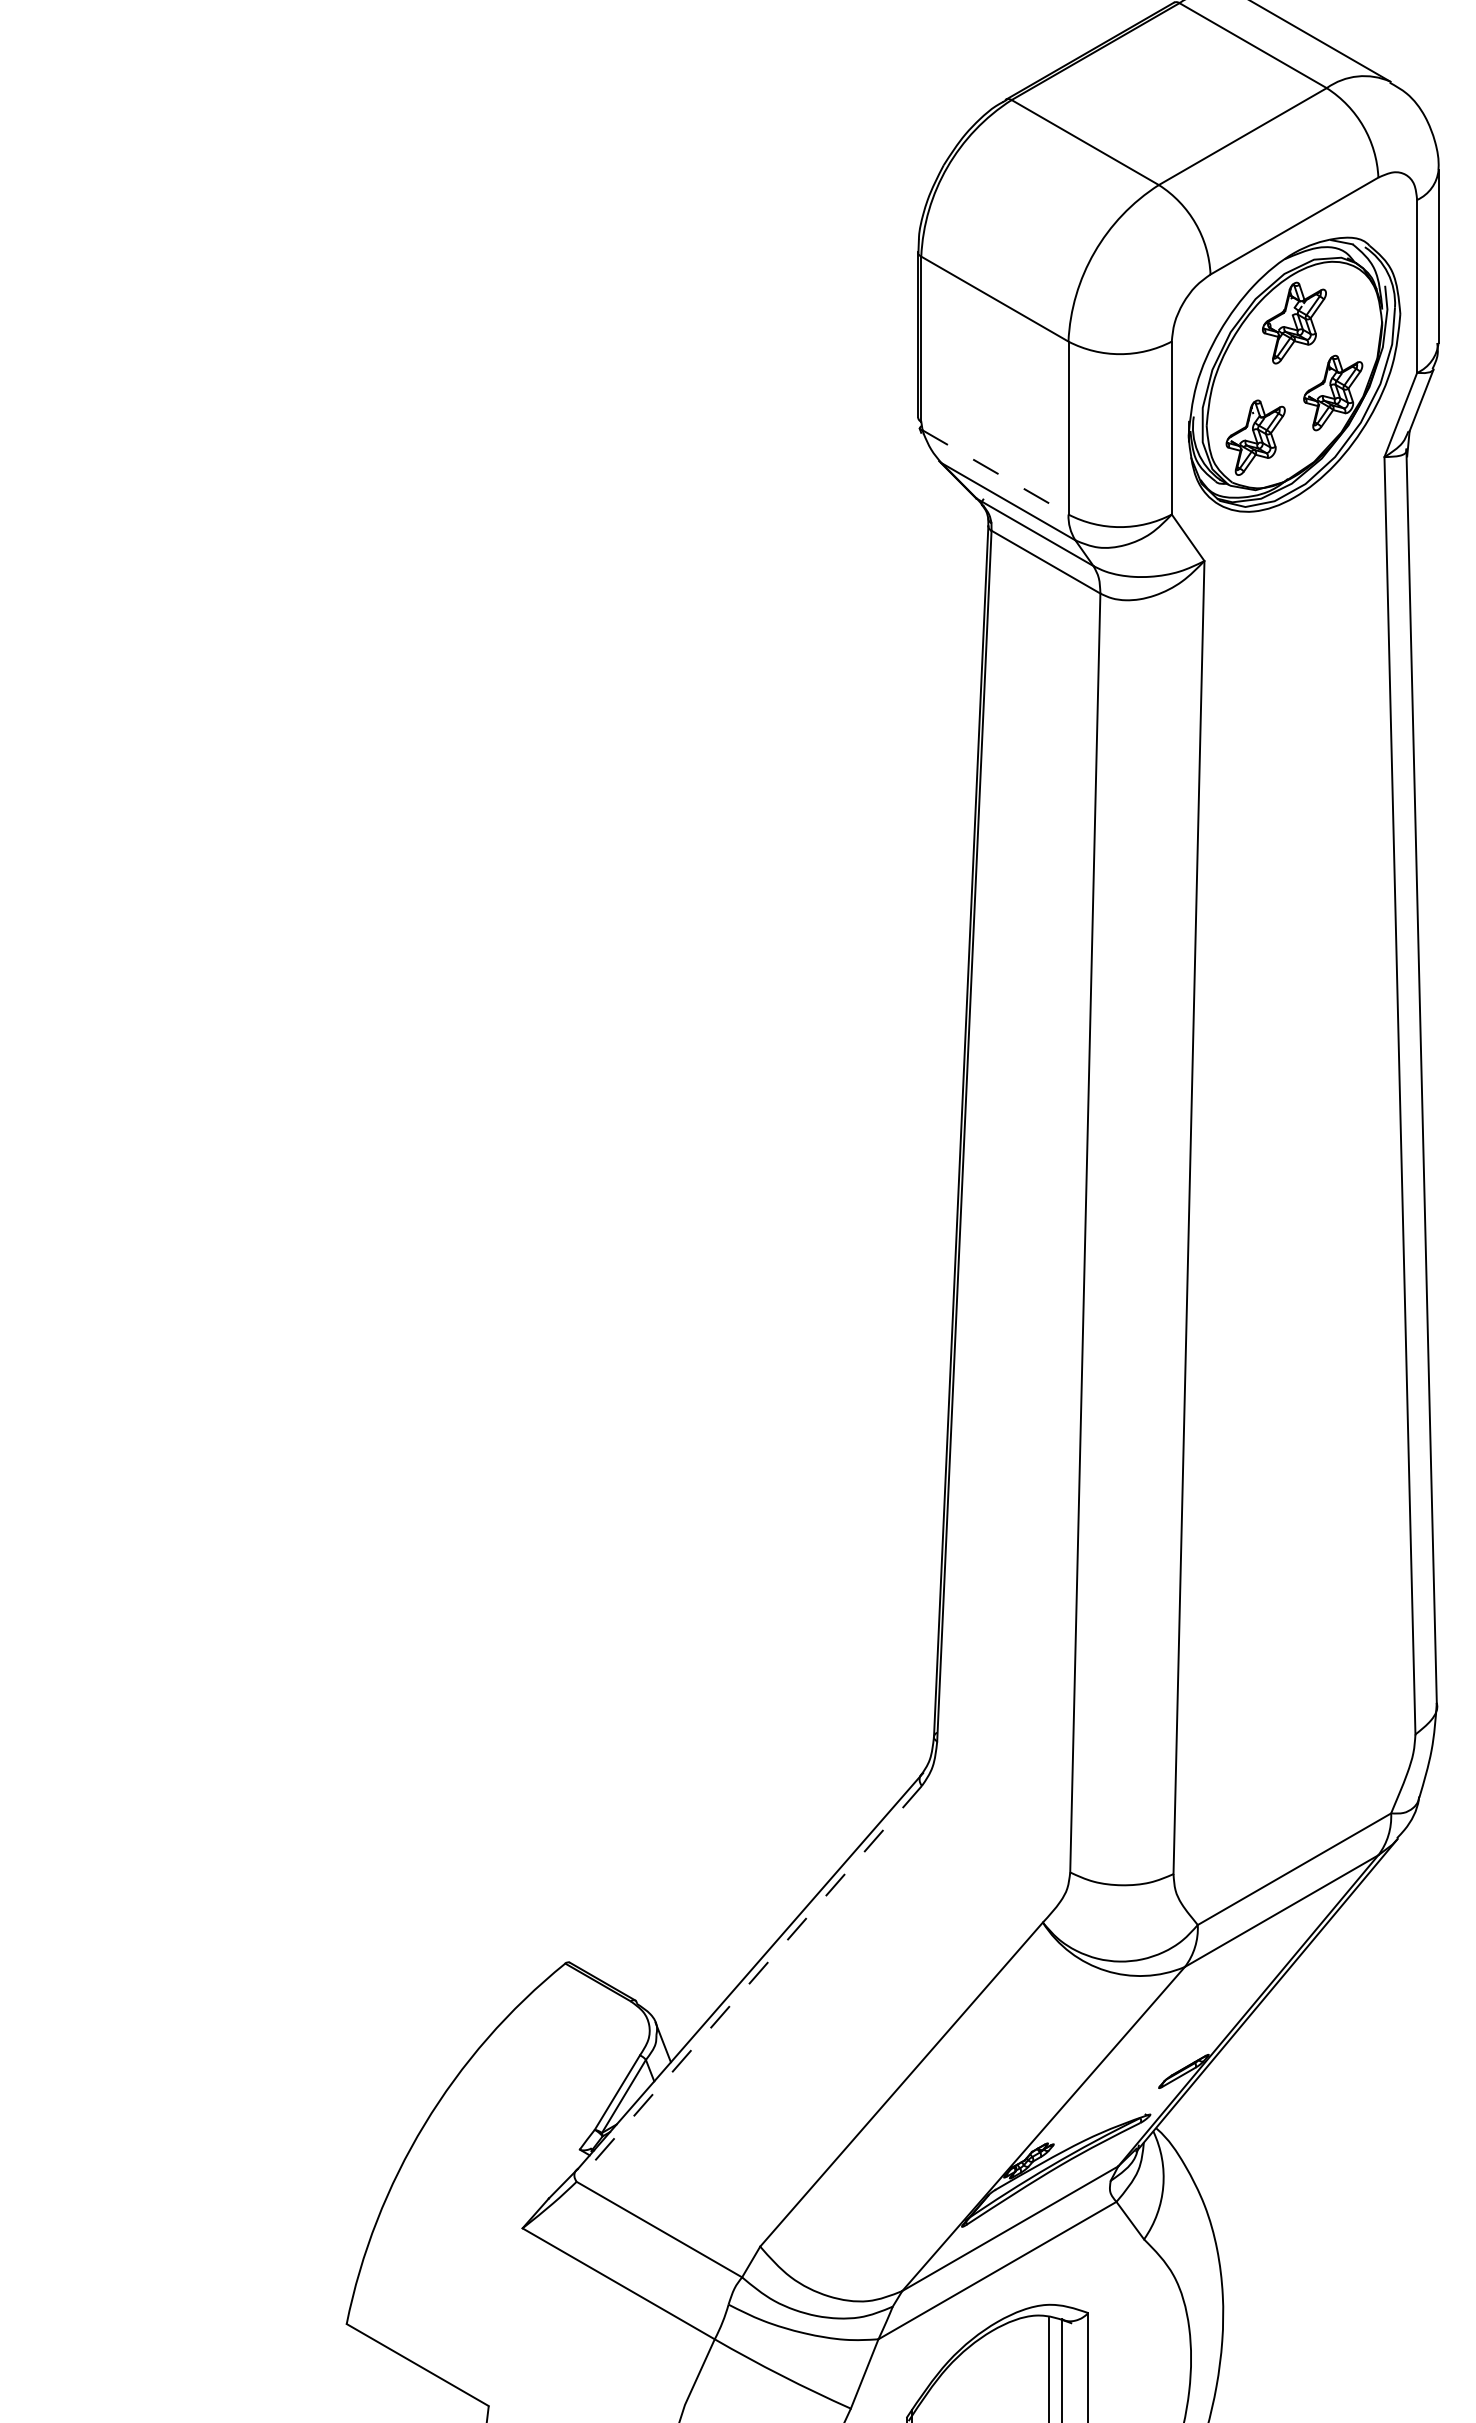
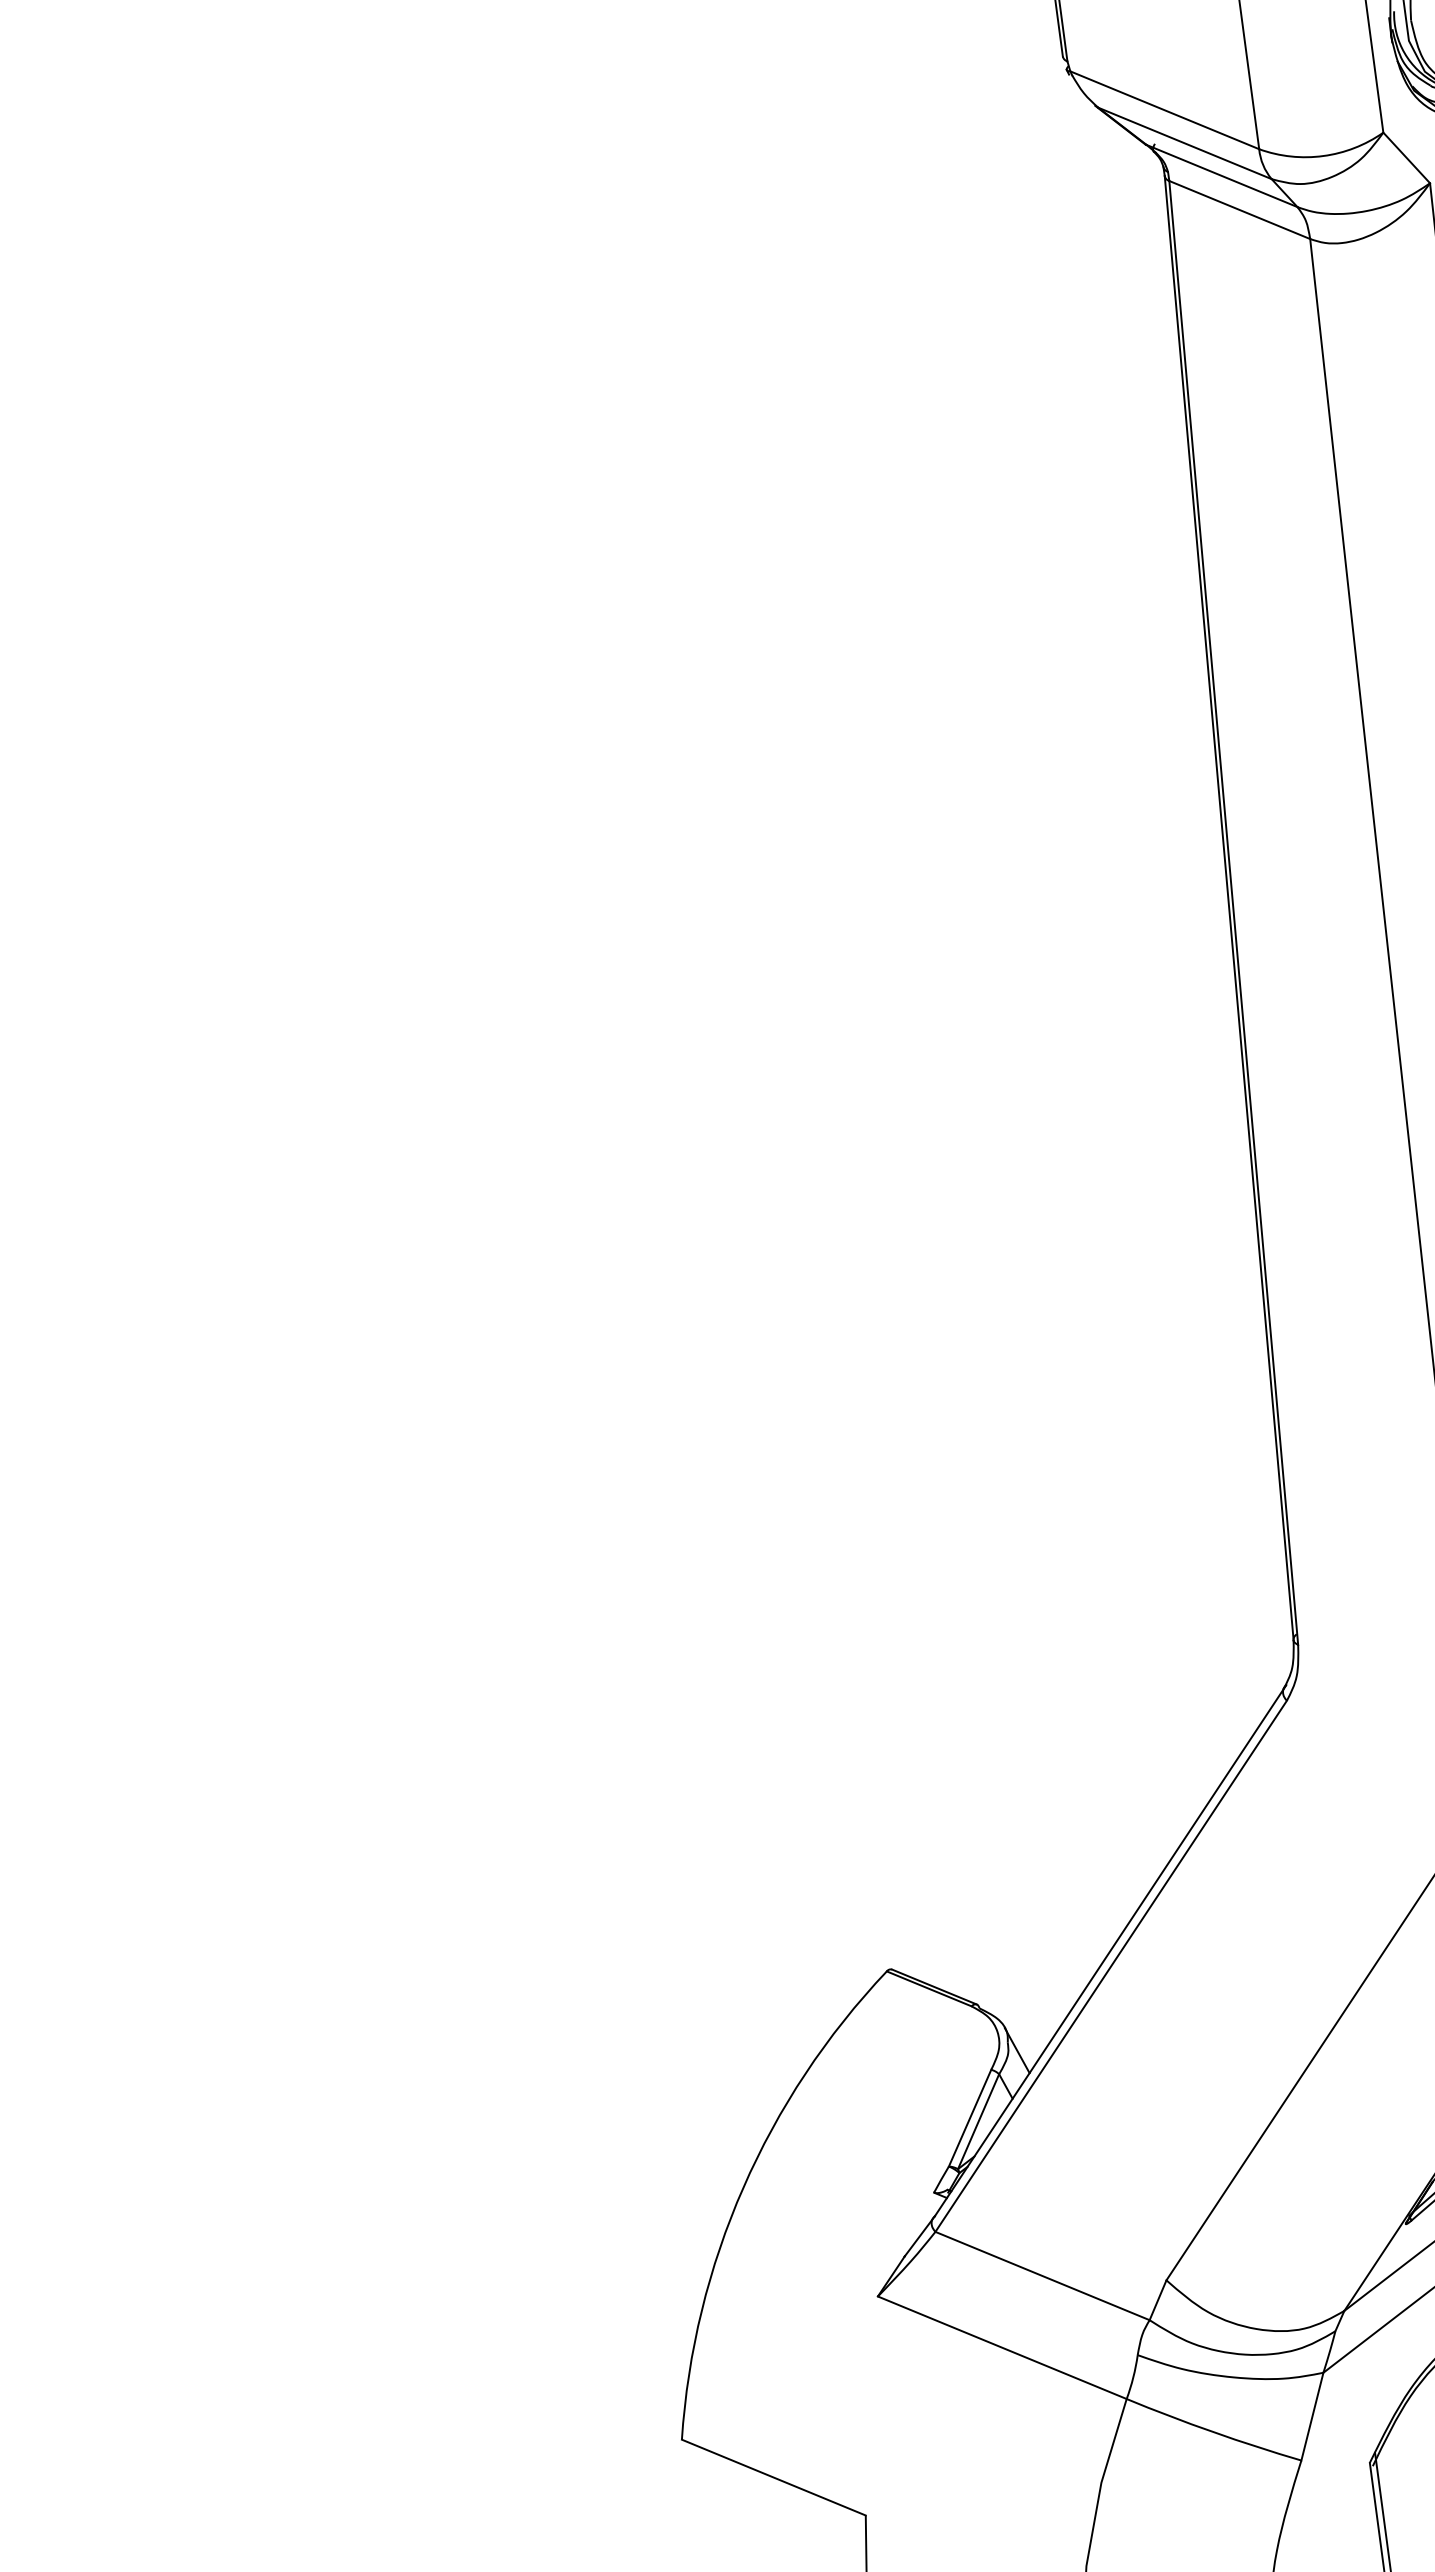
line: (995, 472) -> (1164, 110), dashed -> solid
line: (749, 1983) -> (1111, 1965), dashed -> solid

